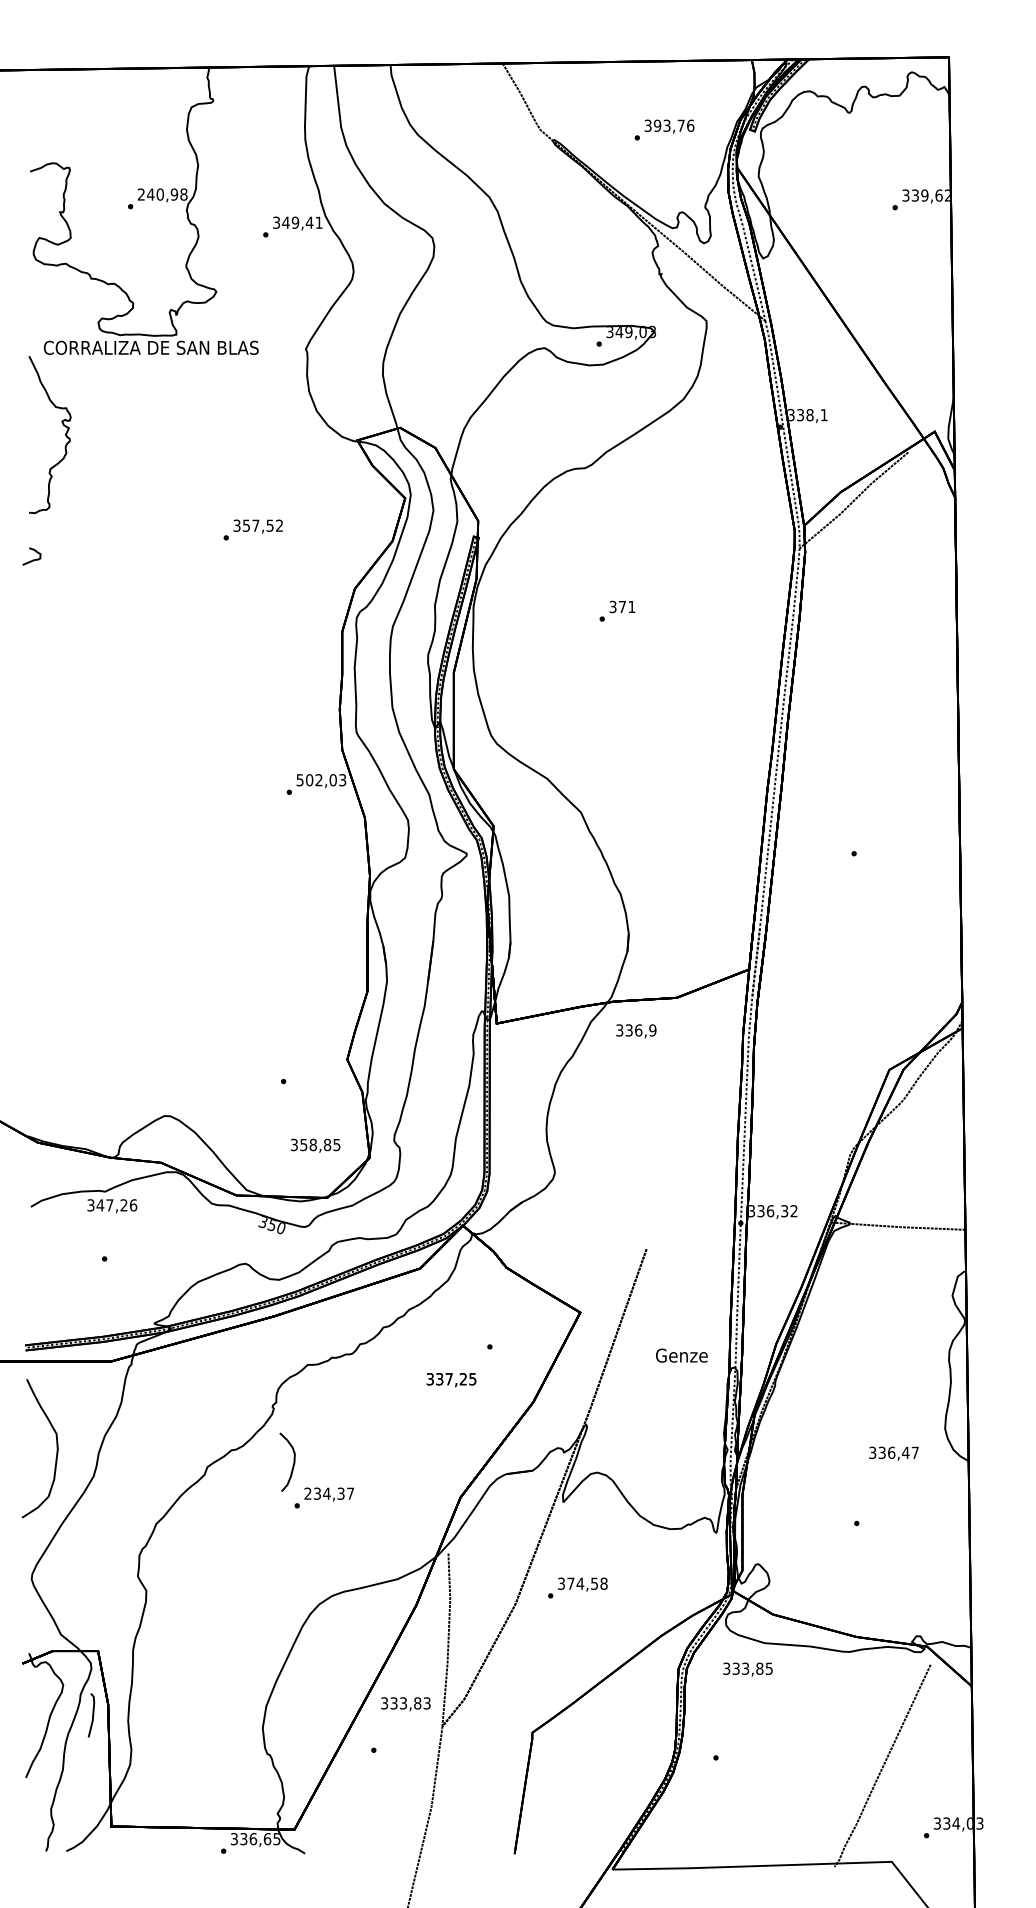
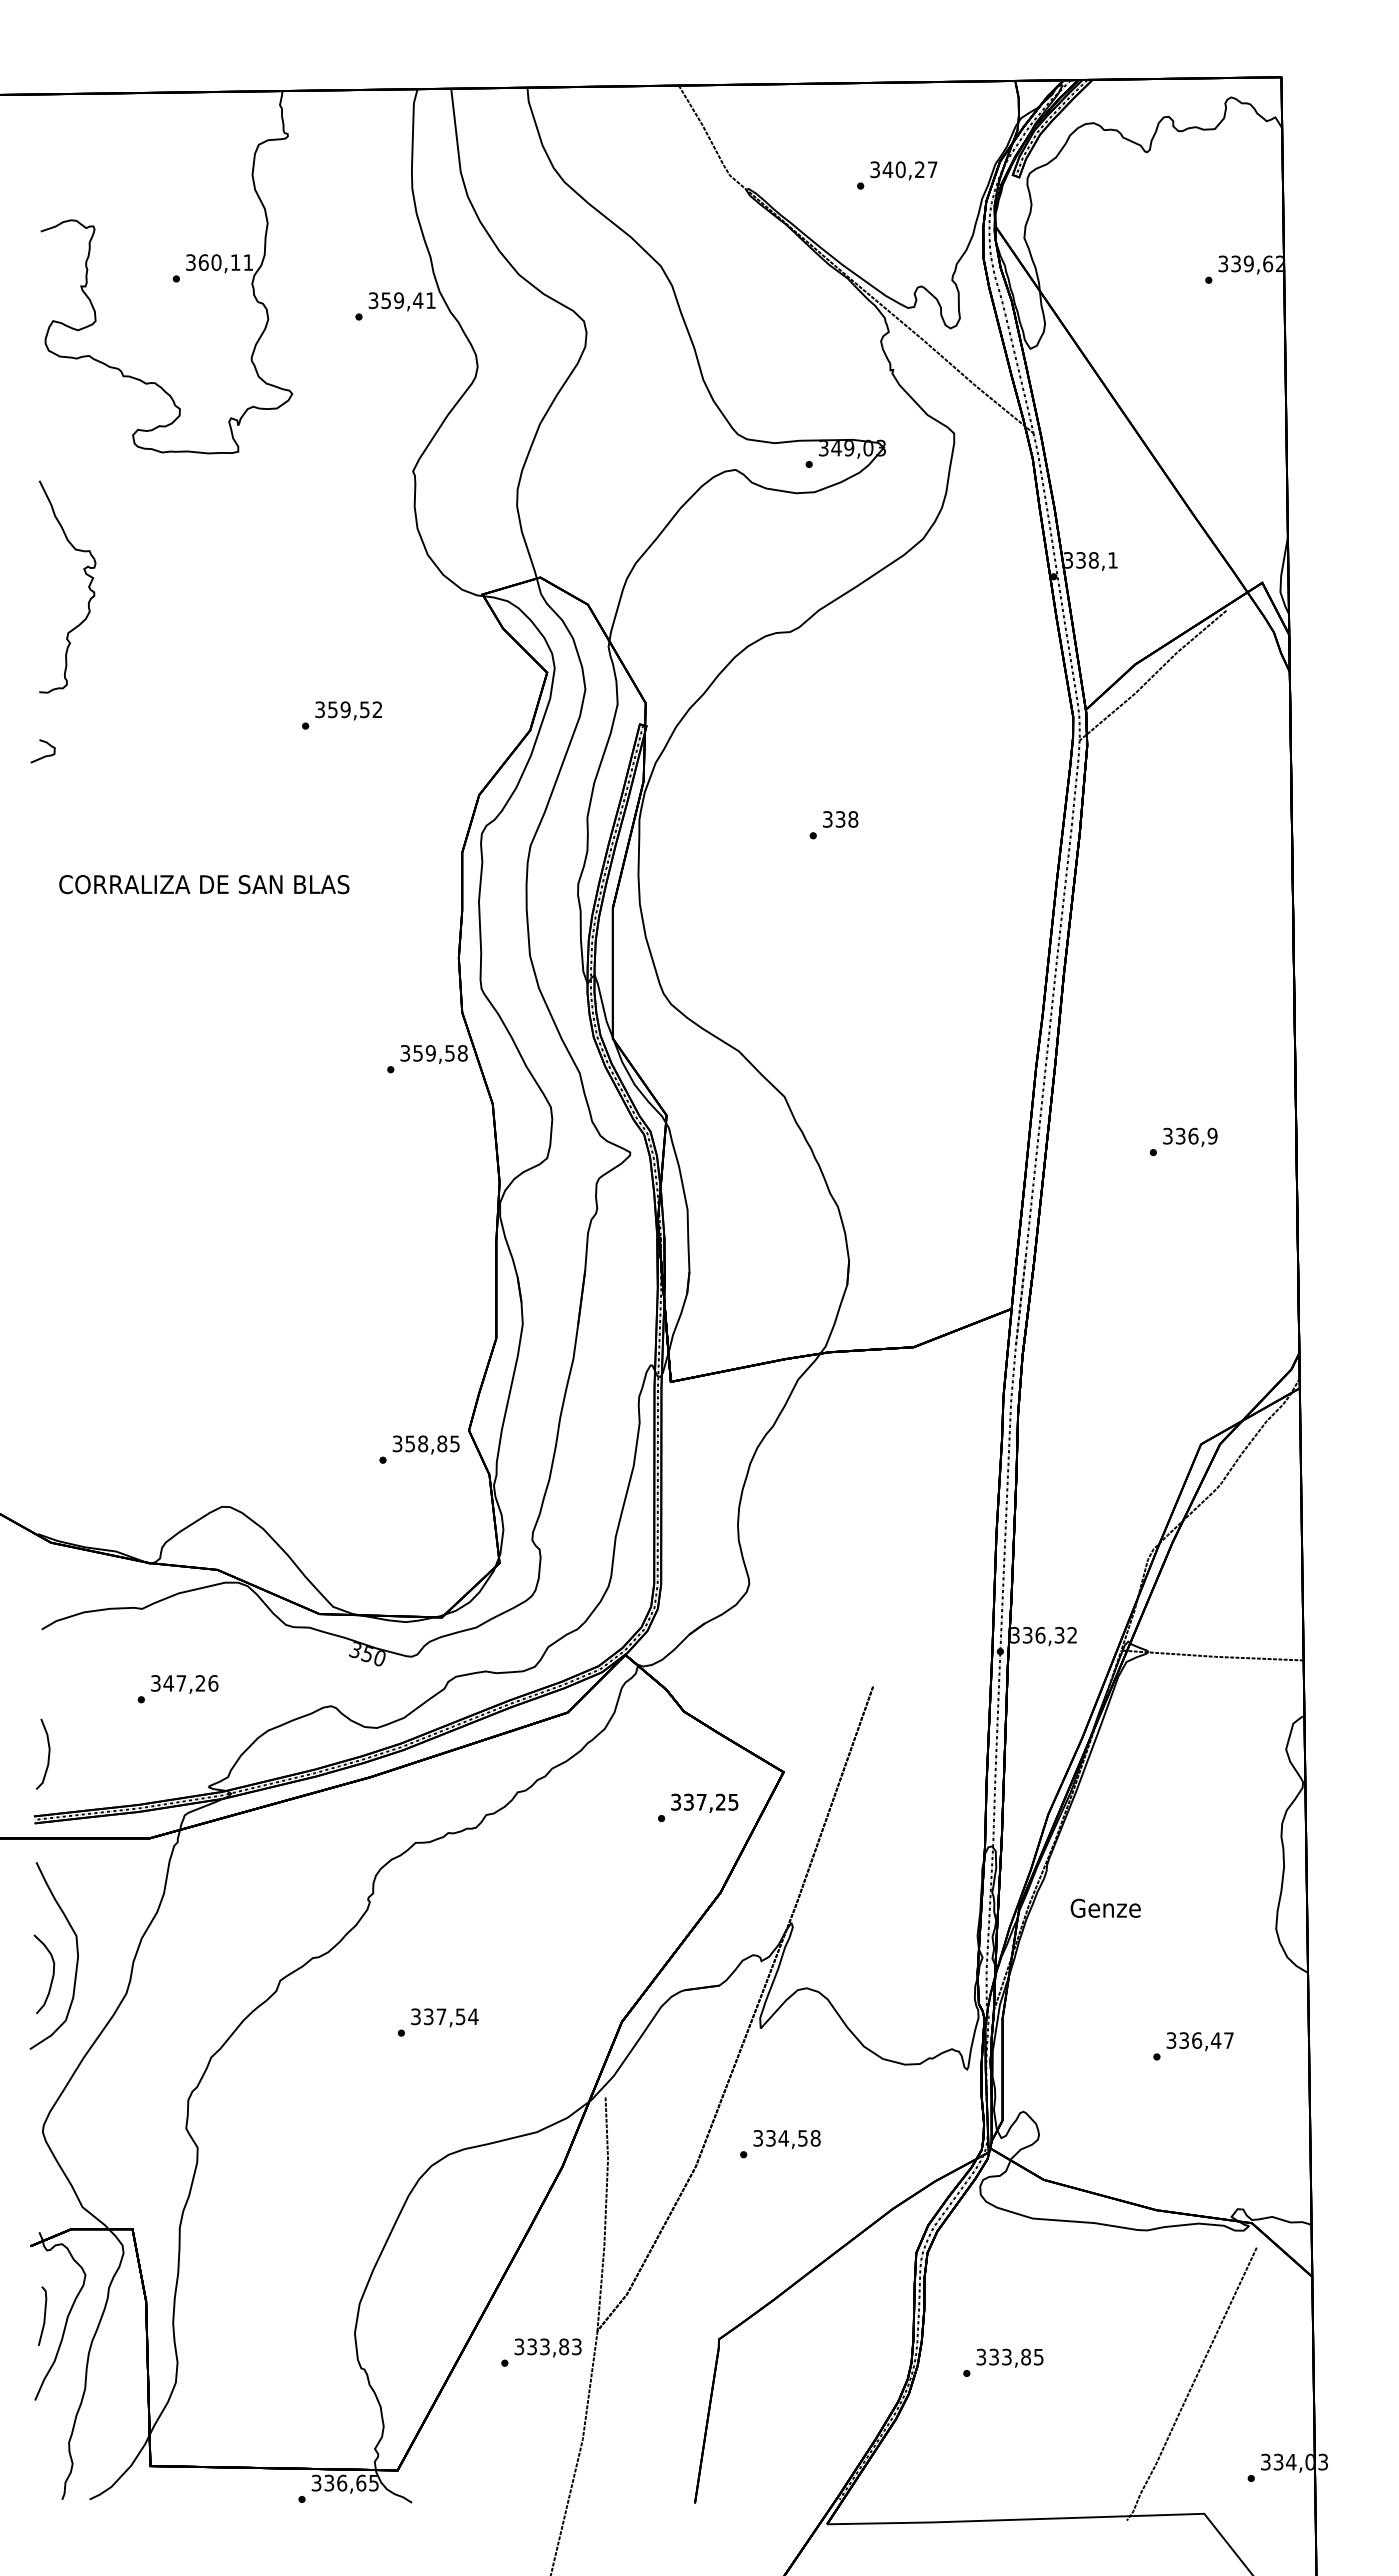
text: (673, 125) -> (909, 169), 393,76 -> 340,27
text: (162, 194) -> (219, 262), 240,98 -> 360,11
text: (286, 222) -> (386, 300), 349,41 -> 359,41
text: (151, 347) -> (204, 884), moved
text: (255, 525) -> (345, 709), 357,52 -> 359,52
text: (626, 607) -> (846, 819), 371 -> 338
text: (321, 780) -> (434, 1053), 502,03 -> 359,58
text: (636, 1030) -> (1190, 1136), moved
text: (315, 1145) -> (425, 1444), moved
text: (112, 1206) -> (184, 1684), moved
curve: (35, 1298) -> (48, 1753), added
text: (681, 1355) -> (1105, 1907), moved
text: (451, 1379) -> (704, 1802), moved
text: (893, 1453) -> (1199, 2041), moved
curve: (293, 1462) -> (52, 1974), moved
text: (329, 1493) -> (444, 2016), 234,37 -> 337,54
text: (570, 1583) -> (770, 2138), 374,58 -> 334,58
text: (747, 1669) -> (1009, 2357), moved
text: (405, 1703) -> (547, 2347), moved
line: (92, 1714) -> (44, 2315), moved

